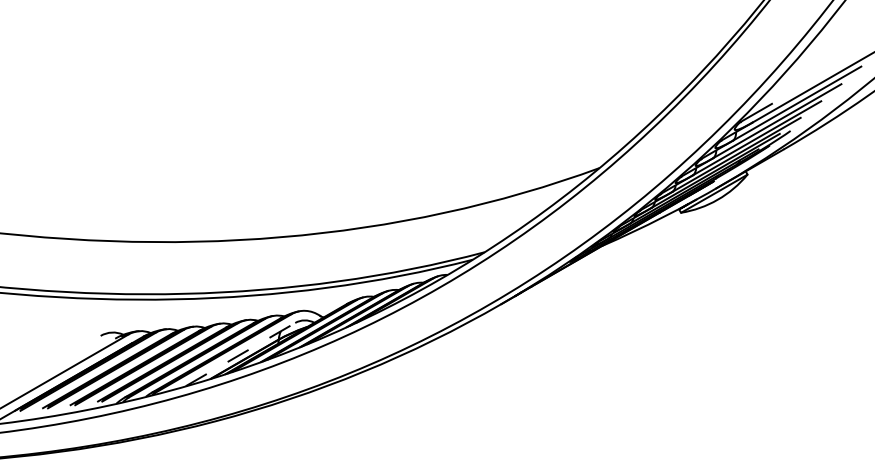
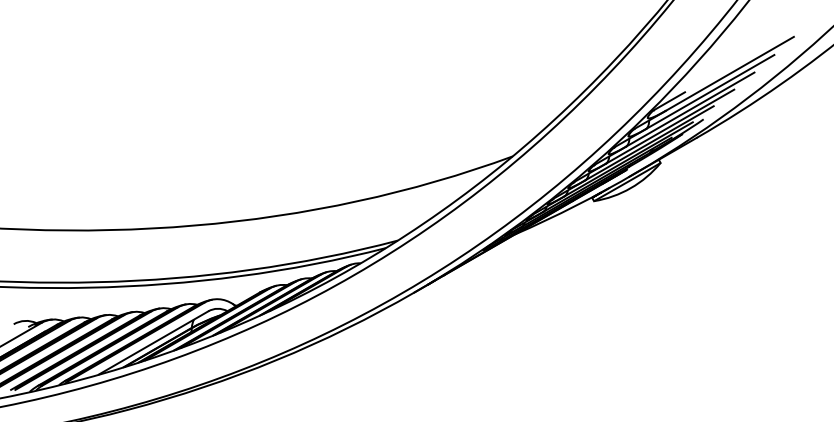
line: (240, 354) -> (153, 342), dashed -> solid

